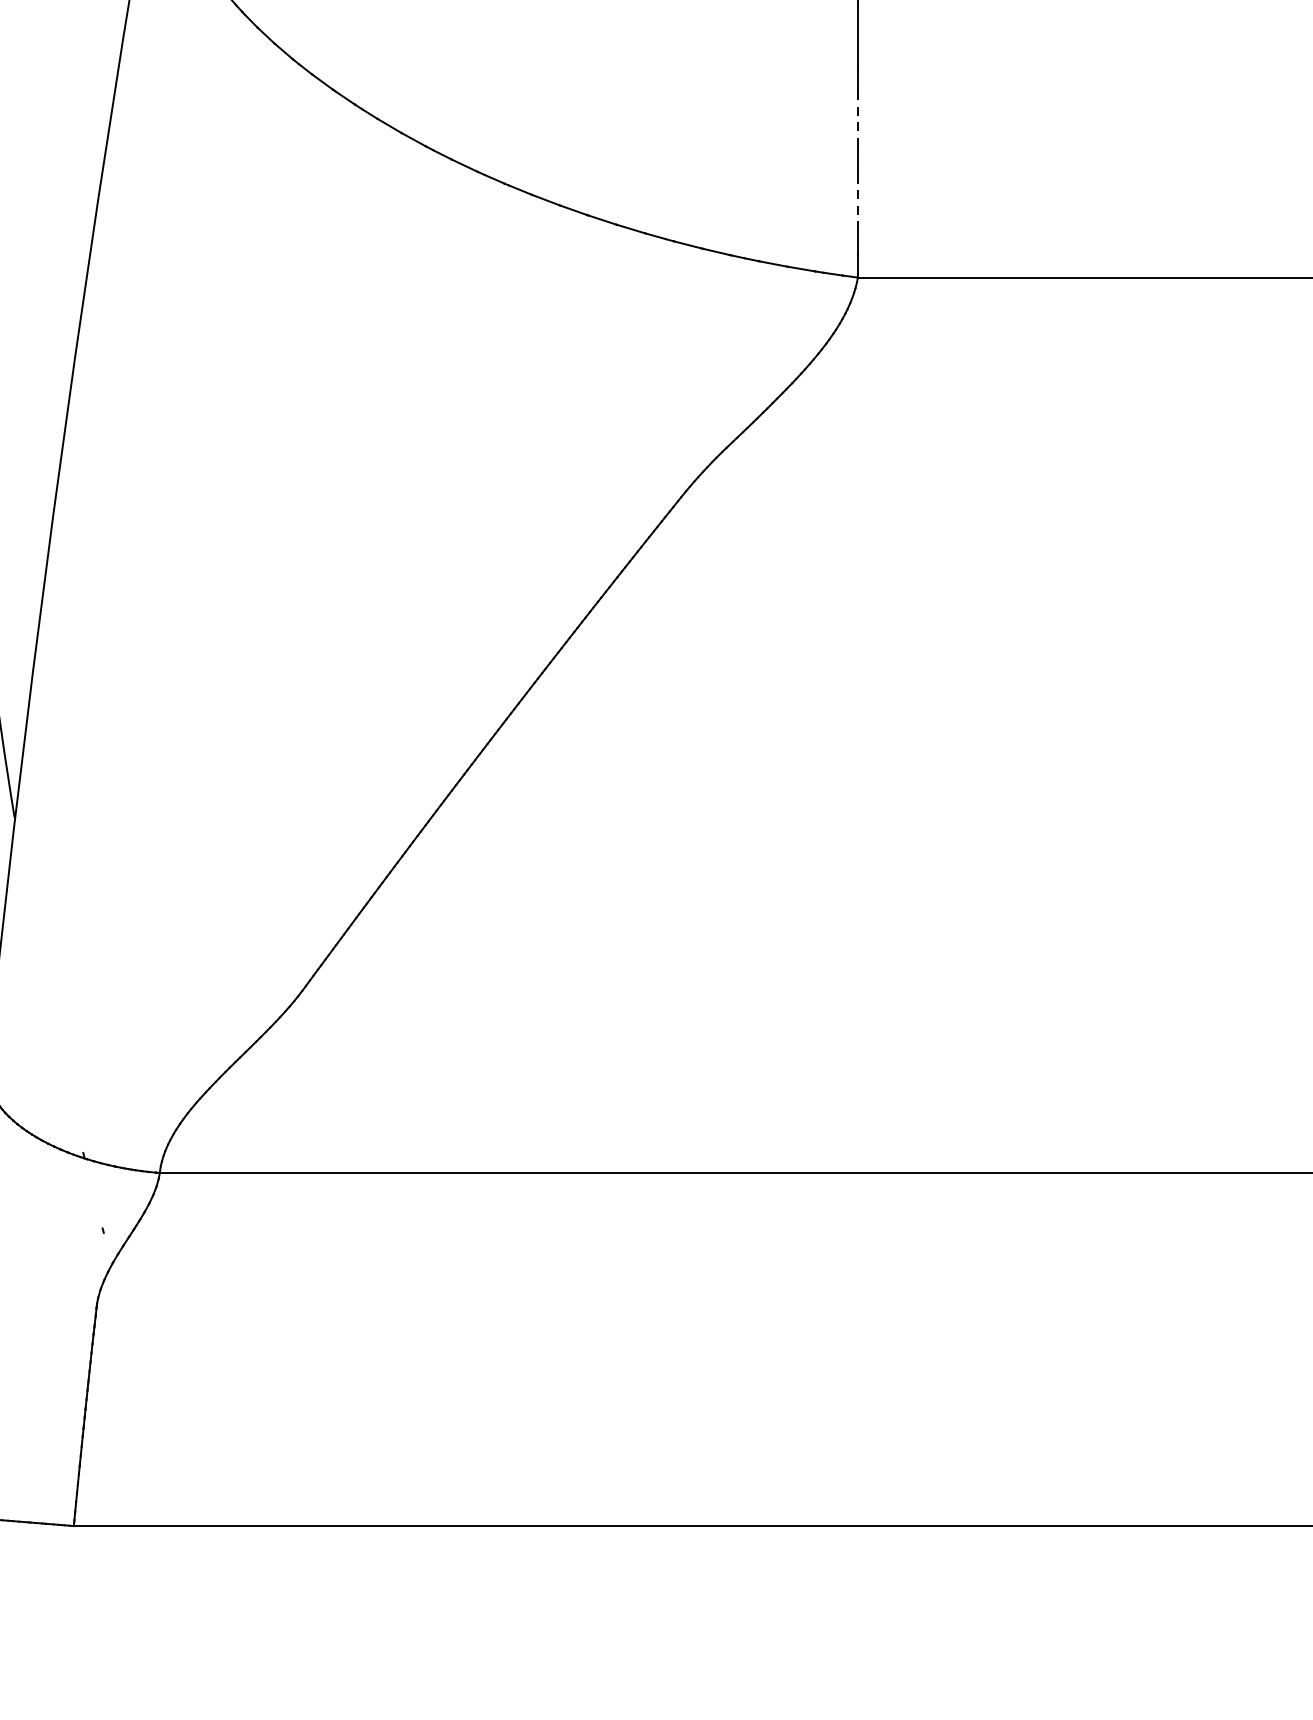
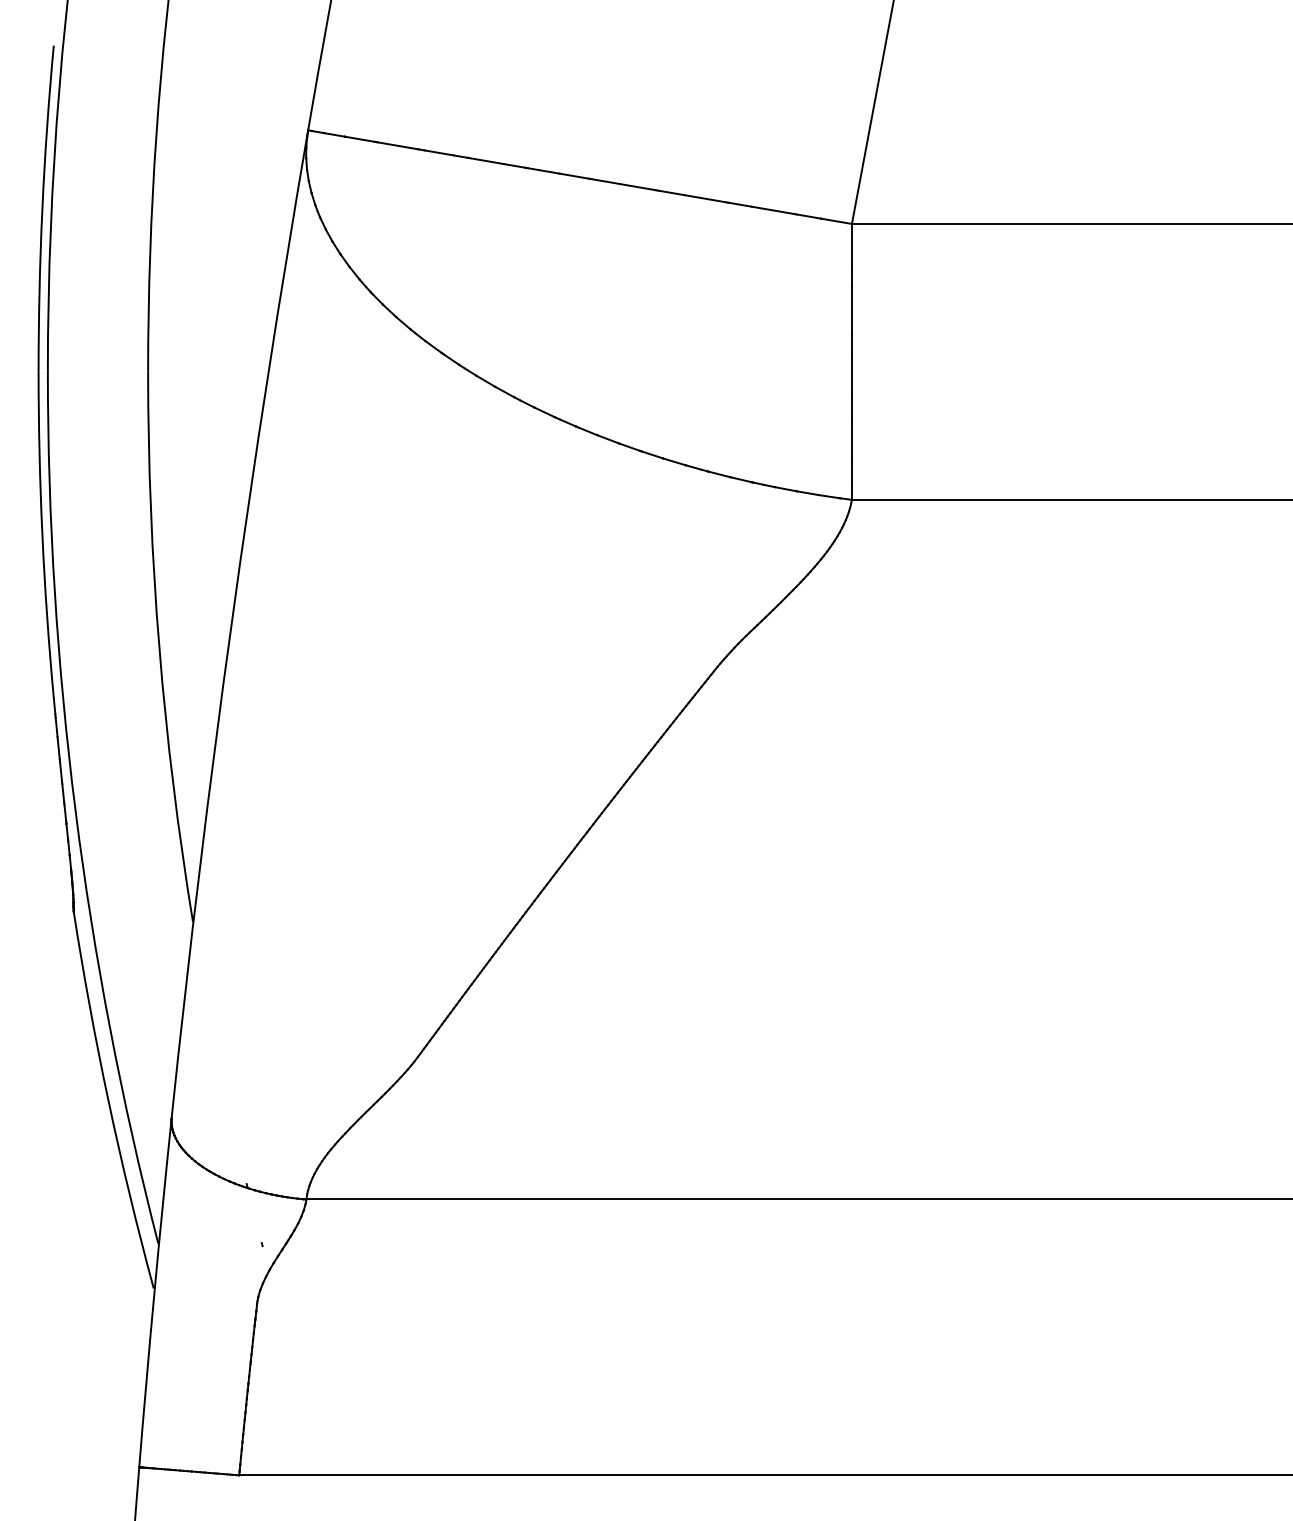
line: (857, 119) -> (851, 376), dashed -> solid
line: (857, 200) -> (851, 439), dashed -> solid

